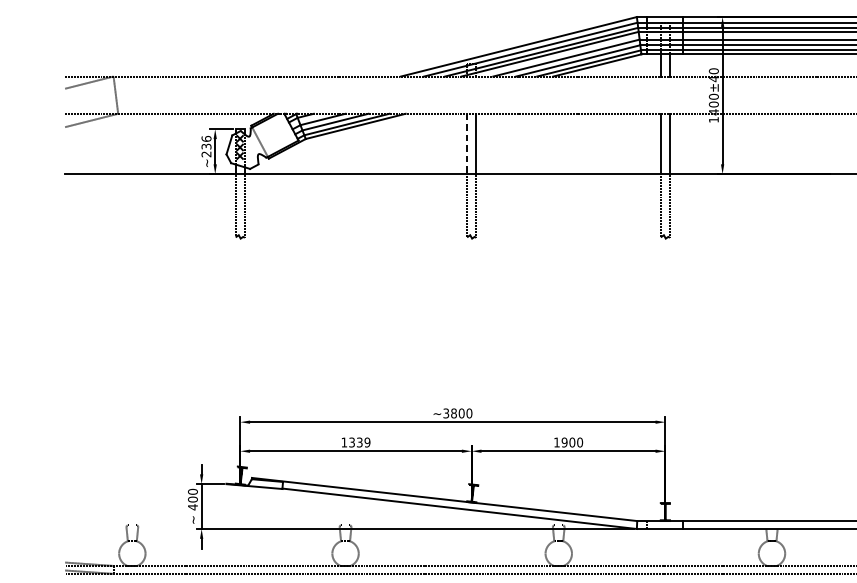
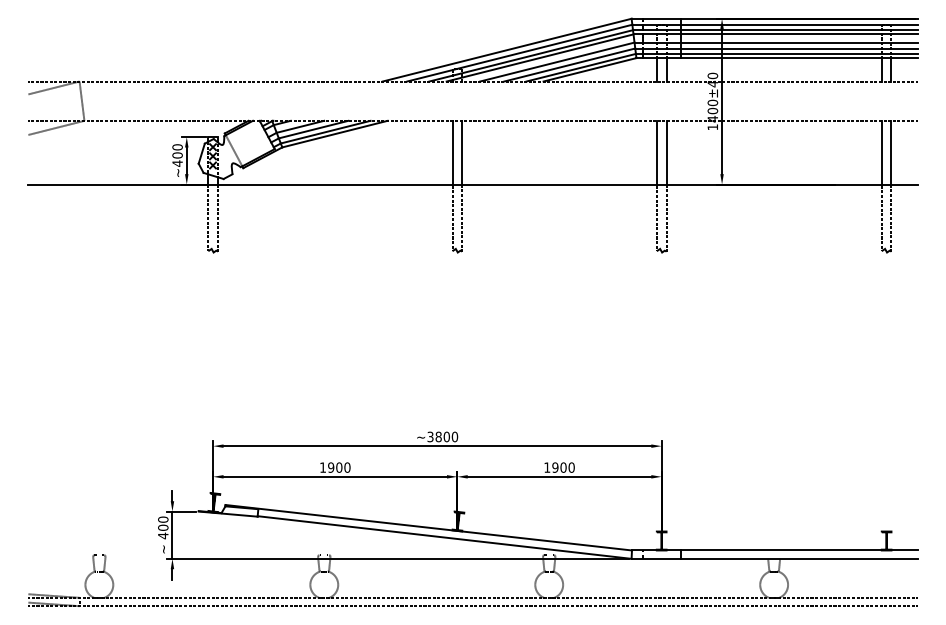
line: (467, 143) -> (452, 152), dashed -> solid
text: (206, 146) -> (177, 155), ~236 -> ~400
text: (359, 442) -> (339, 467), 1339 -> 1900

